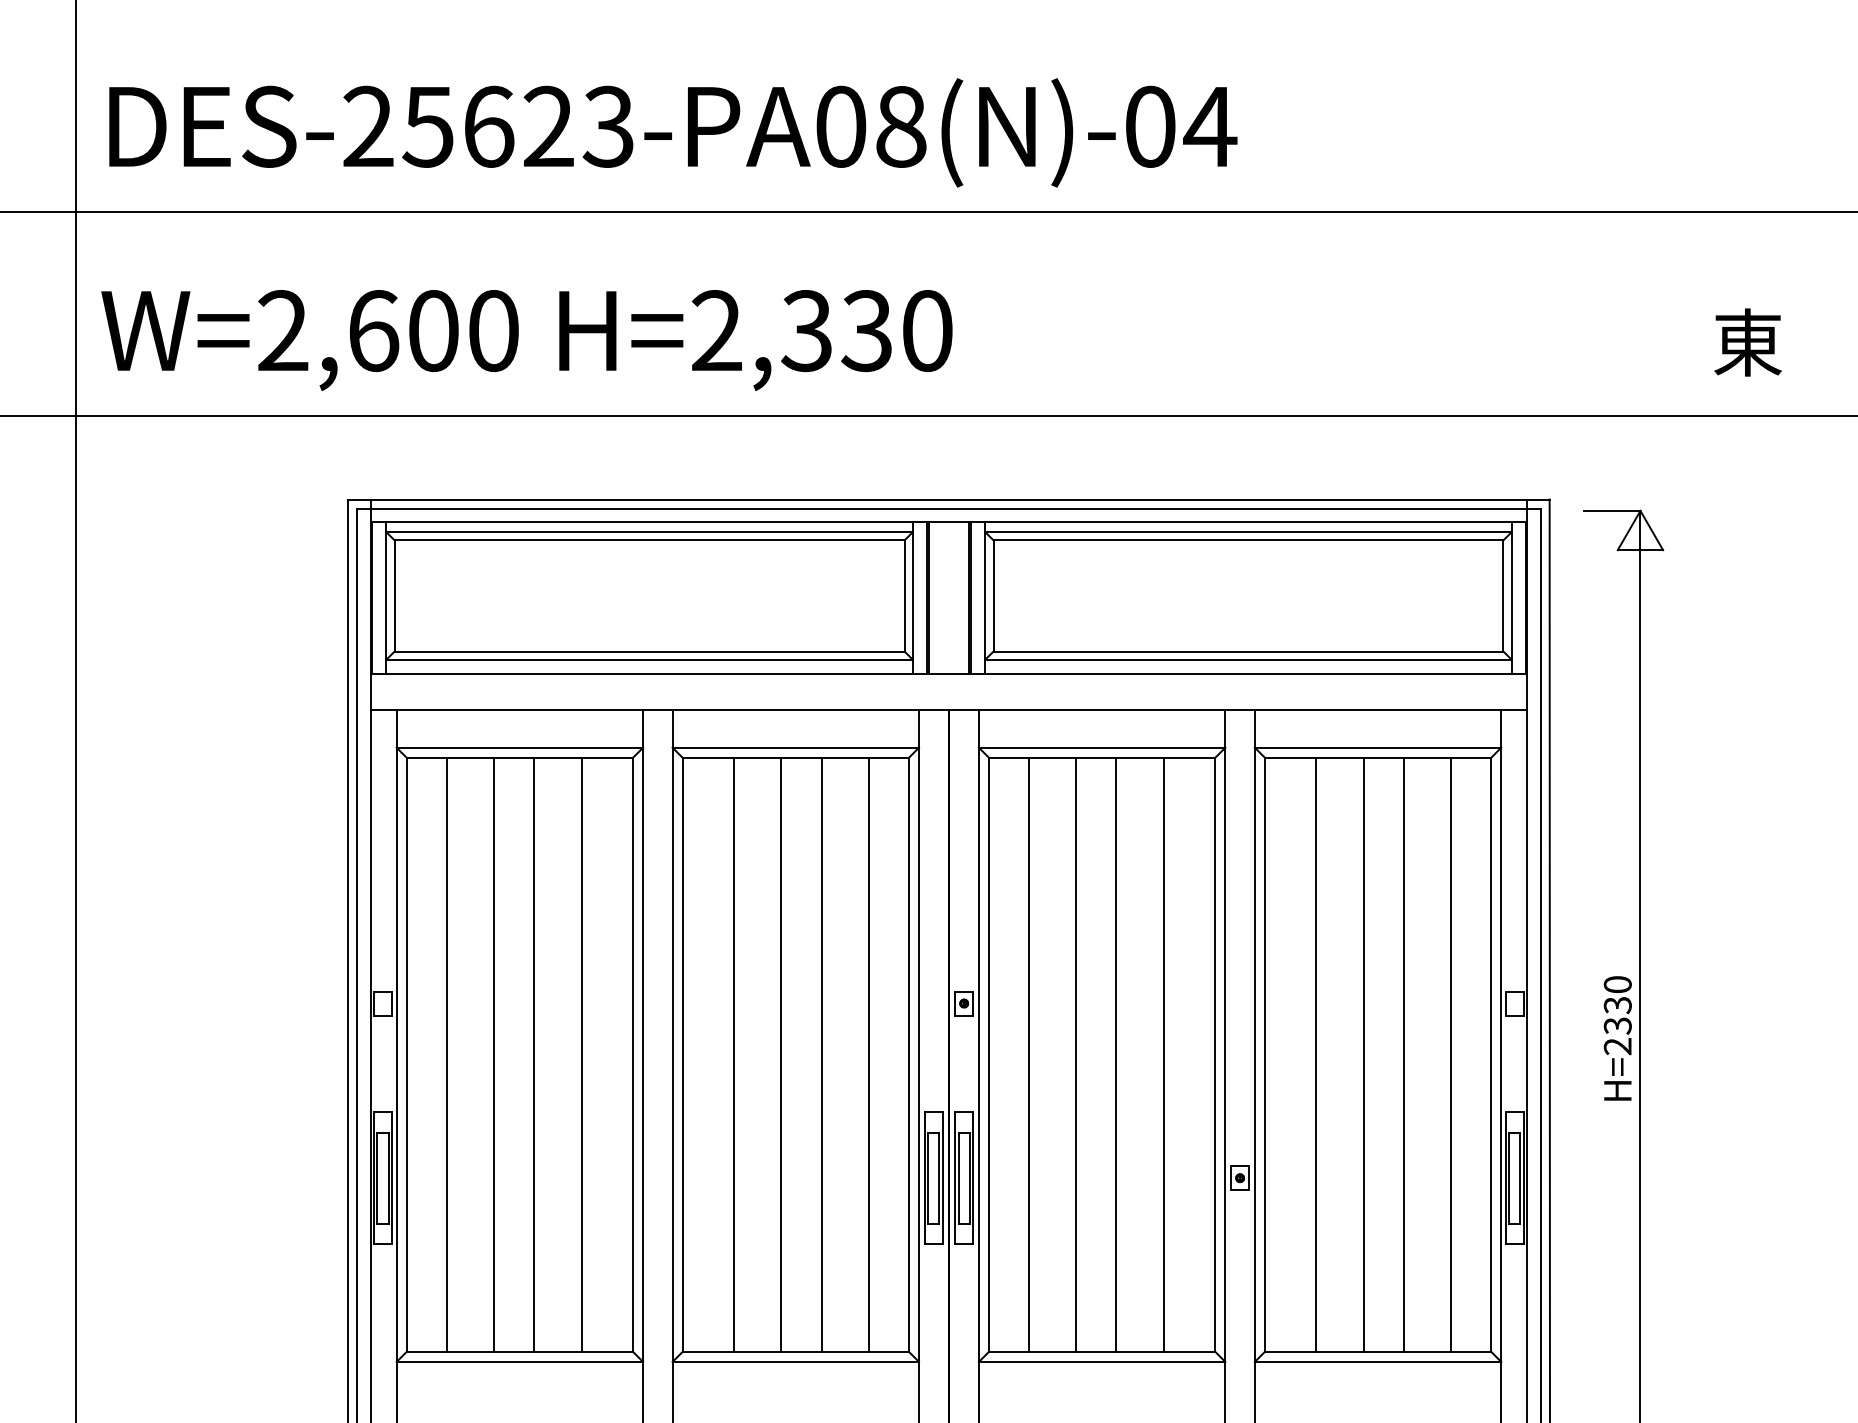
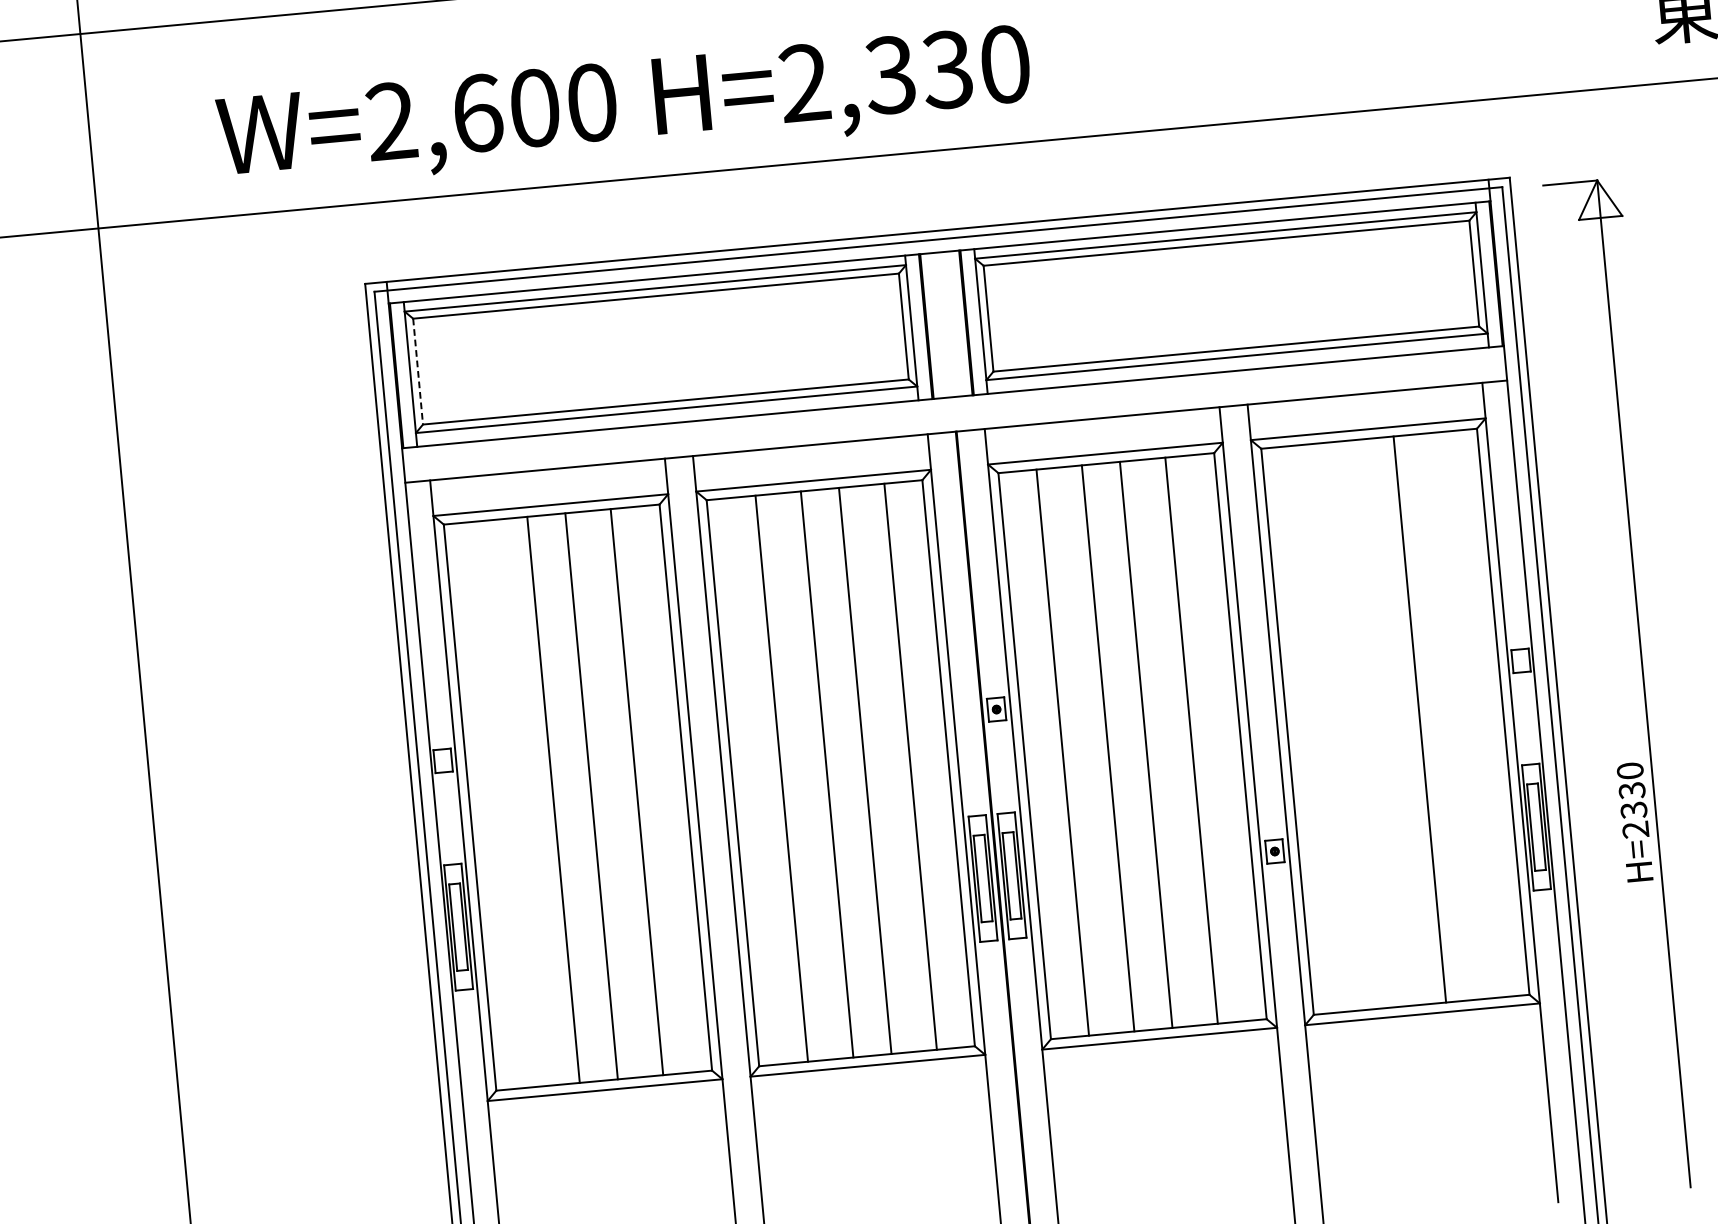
text: (526, 340) -> (624, 108), moved
line: (394, 595) -> (417, 371), solid -> dashed
text: (1617, 1038) -> (1634, 822), moved
line: (446, 1054) -> (508, 803), removed
line: (1316, 1054) -> (1336, 726), removed
line: (1363, 1054) -> (1381, 722), removed
line: (1451, 1054) -> (1465, 714), removed

